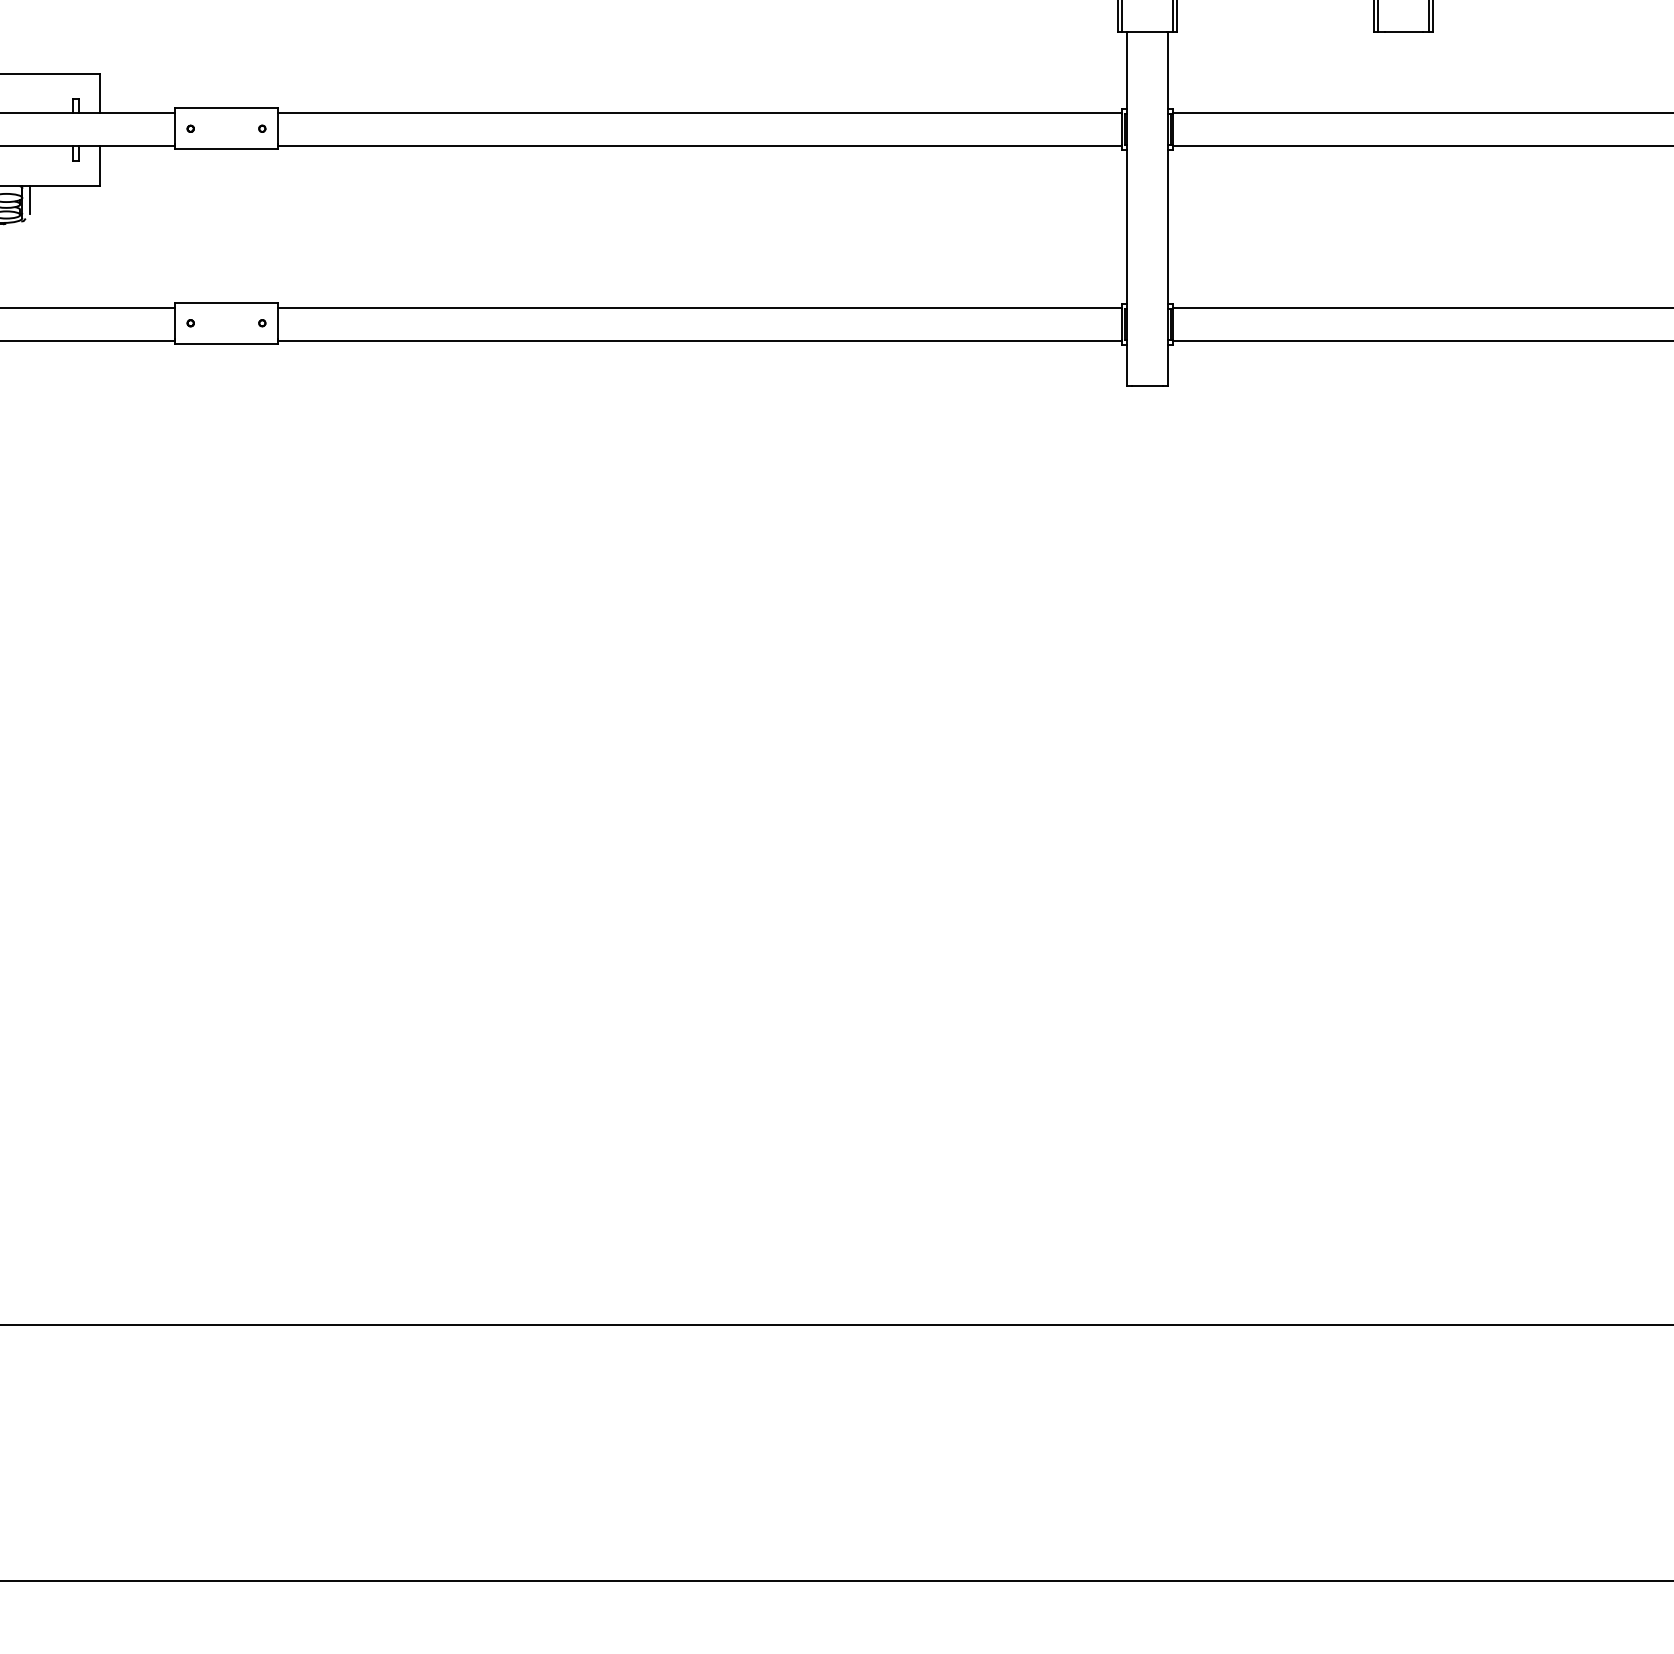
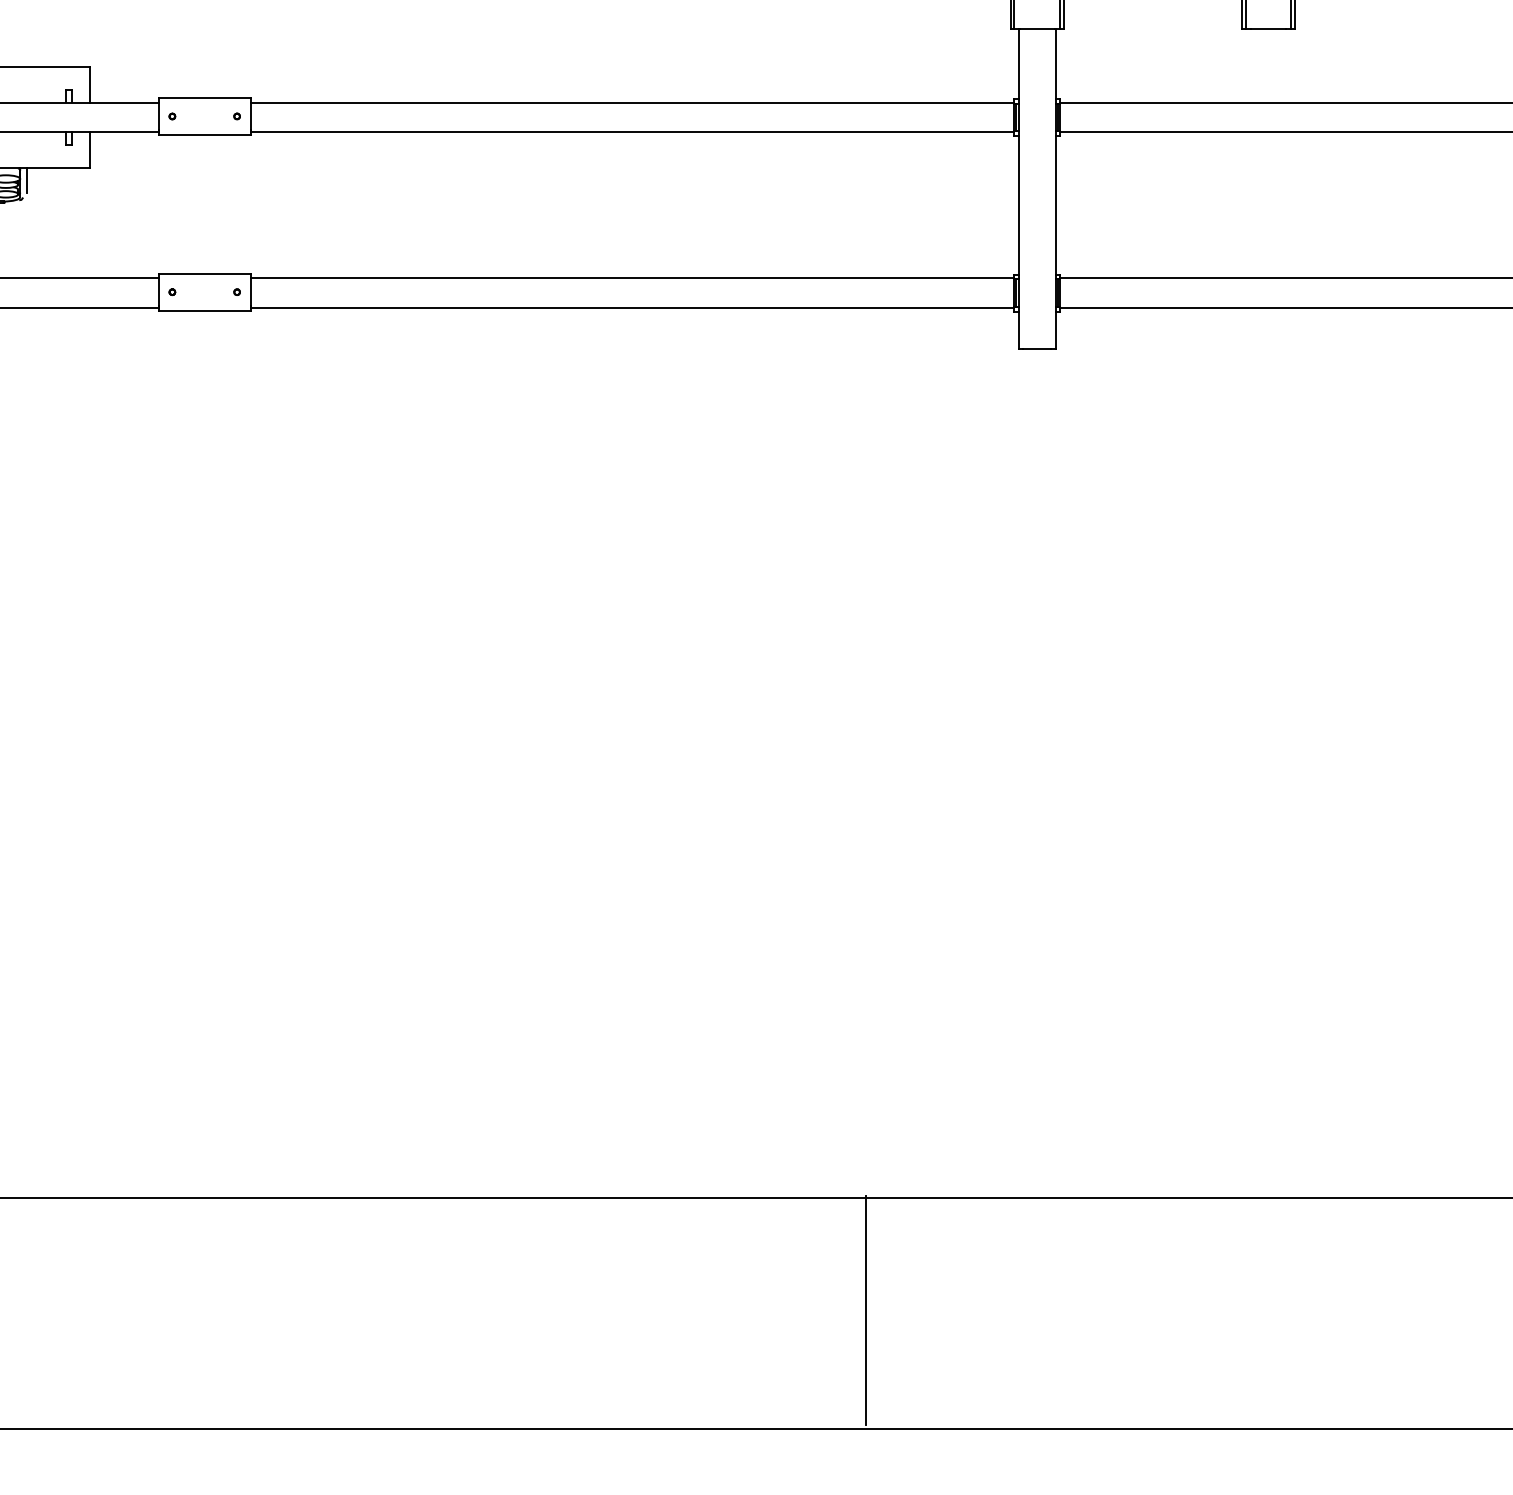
line: (958, 1449) -> (866, 1310), added

